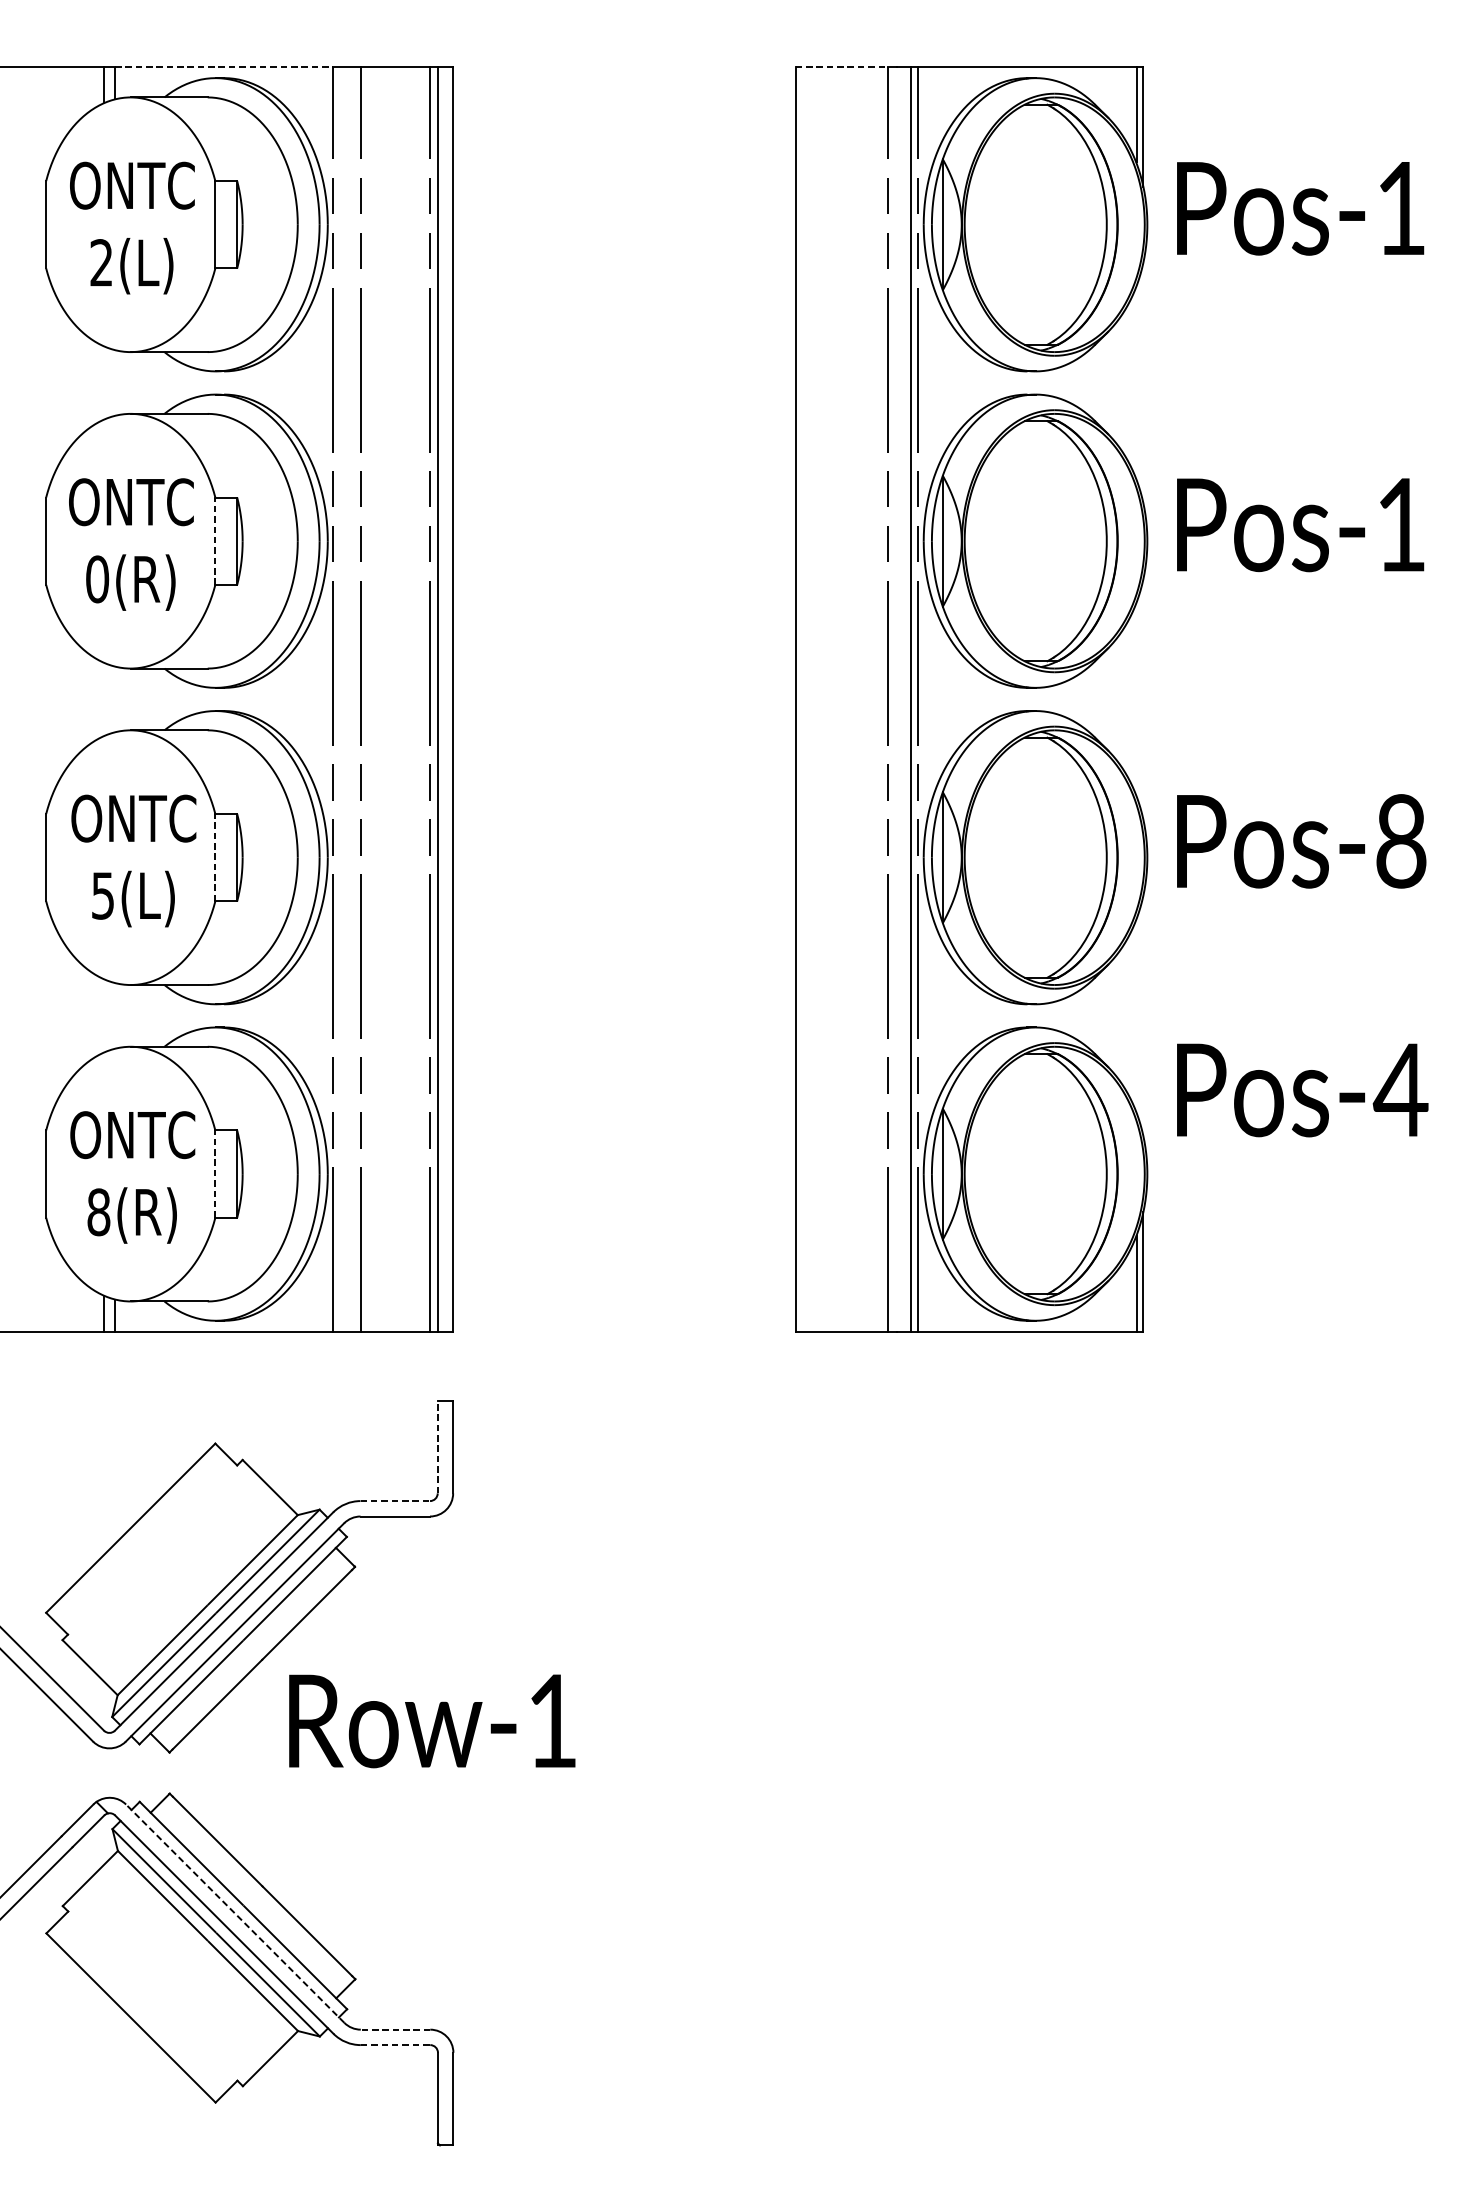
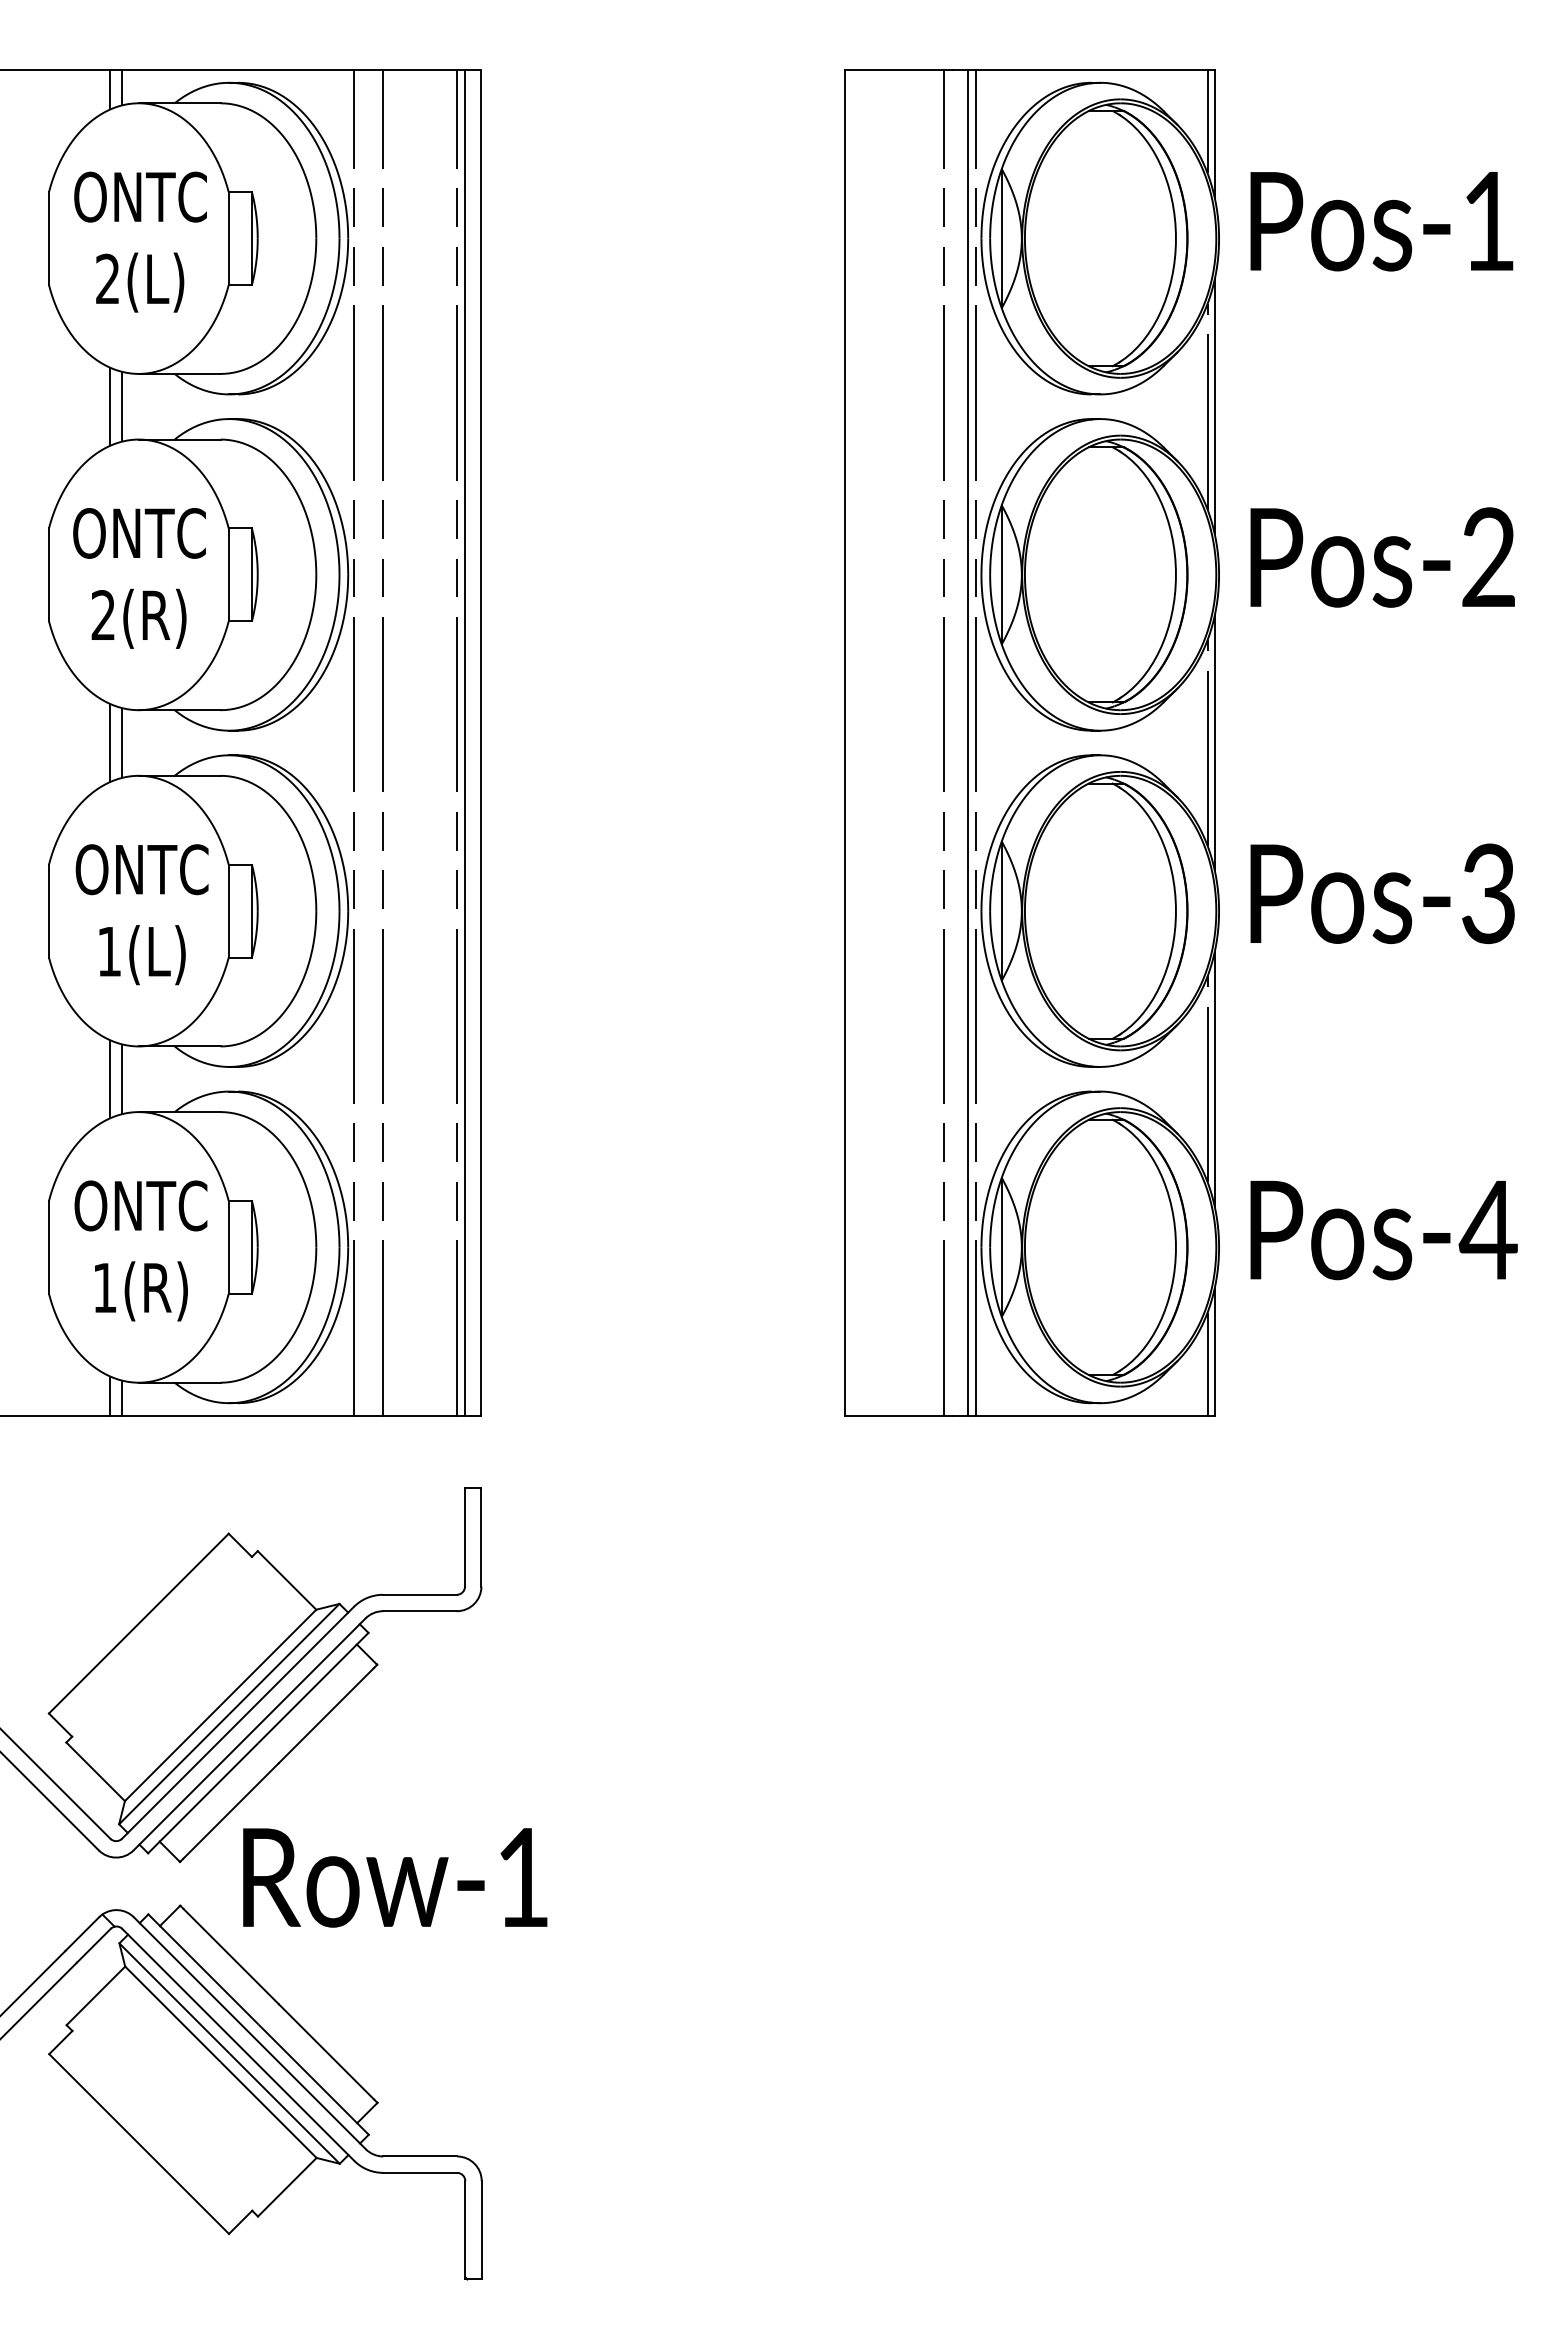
line: (224, 66) -> (238, 70), dashed -> solid
line: (842, 66) -> (895, 70), dashed -> solid
line: (104, 382) -> (110, 406), added
line: (115, 382) -> (122, 406), added
line: (1136, 382) -> (1207, 406), added
line: (1143, 382) -> (1214, 406), added
text: (1400, 523) -> (1488, 556), Pos-1 -> Pos-2
line: (215, 540) -> (228, 574), dashed -> solid
text: (97, 579) -> (103, 615), 0(R) -> 2(R)
line: (104, 698) -> (110, 742), added
line: (115, 698) -> (122, 742), added
line: (1136, 698) -> (1207, 742), added
line: (1143, 698) -> (1214, 742), added
text: (1400, 841) -> (1488, 893), Pos-8 -> Pos-3
line: (215, 857) -> (228, 910), dashed -> solid
text: (103, 896) -> (109, 952), 5(L) -> 1(L)
line: (1143, 1015) -> (1214, 1078), added
line: (104, 1016) -> (110, 1079), added
line: (115, 1016) -> (122, 1079), added
line: (1136, 1016) -> (1207, 1079), added
text: (1302, 1090) -> (1383, 1230), moved
line: (215, 1173) -> (228, 1246), dashed -> solid
text: (99, 1211) -> (105, 1287), 8(R) -> 1(R)
line: (438, 1446) -> (465, 1536), dashed -> solid
line: (394, 1500) -> (419, 1594), dashed -> solid
text: (432, 1721) -> (395, 1877), moved
line: (234, 1912) -> (249, 2032), dashed -> solid
line: (395, 2029) -> (420, 2156), dashed -> solid
line: (395, 2044) -> (420, 2172), dashed -> solid

